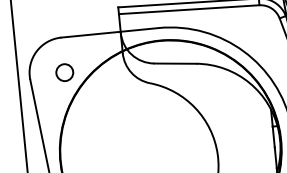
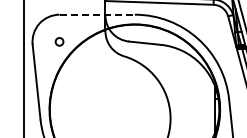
line: (110, 32) -> (97, 14), solid -> dashed
circle: (64, 72) -> (59, 41), size x0.6

